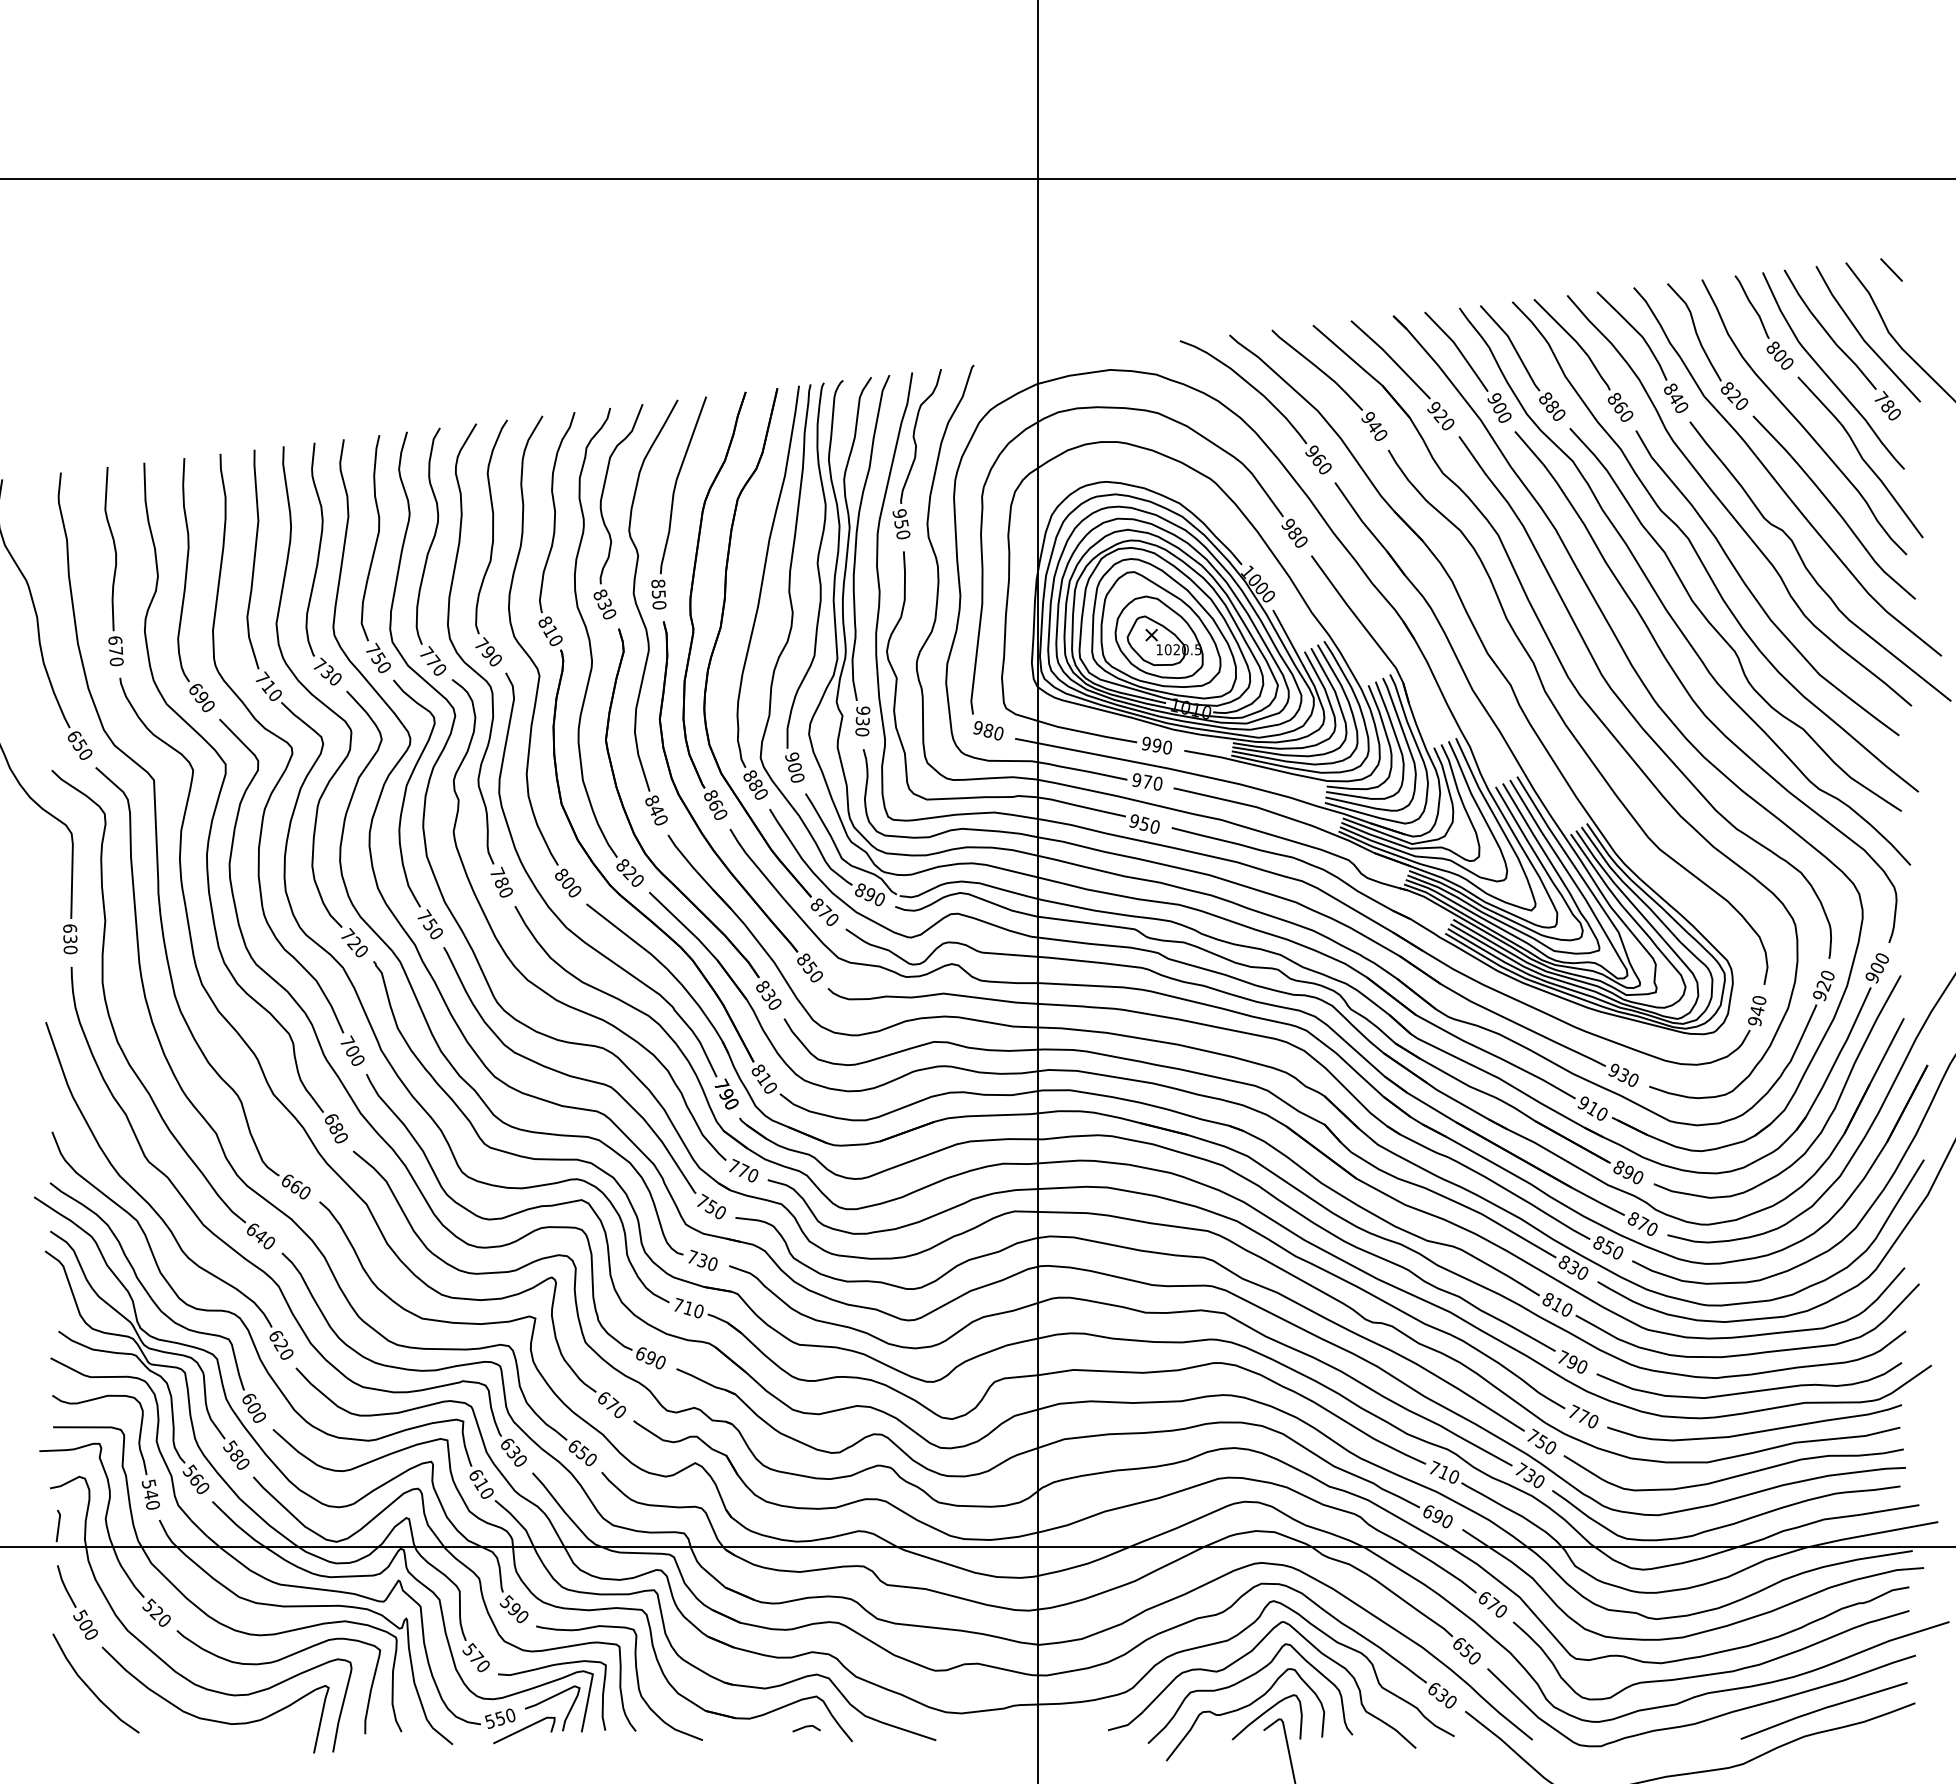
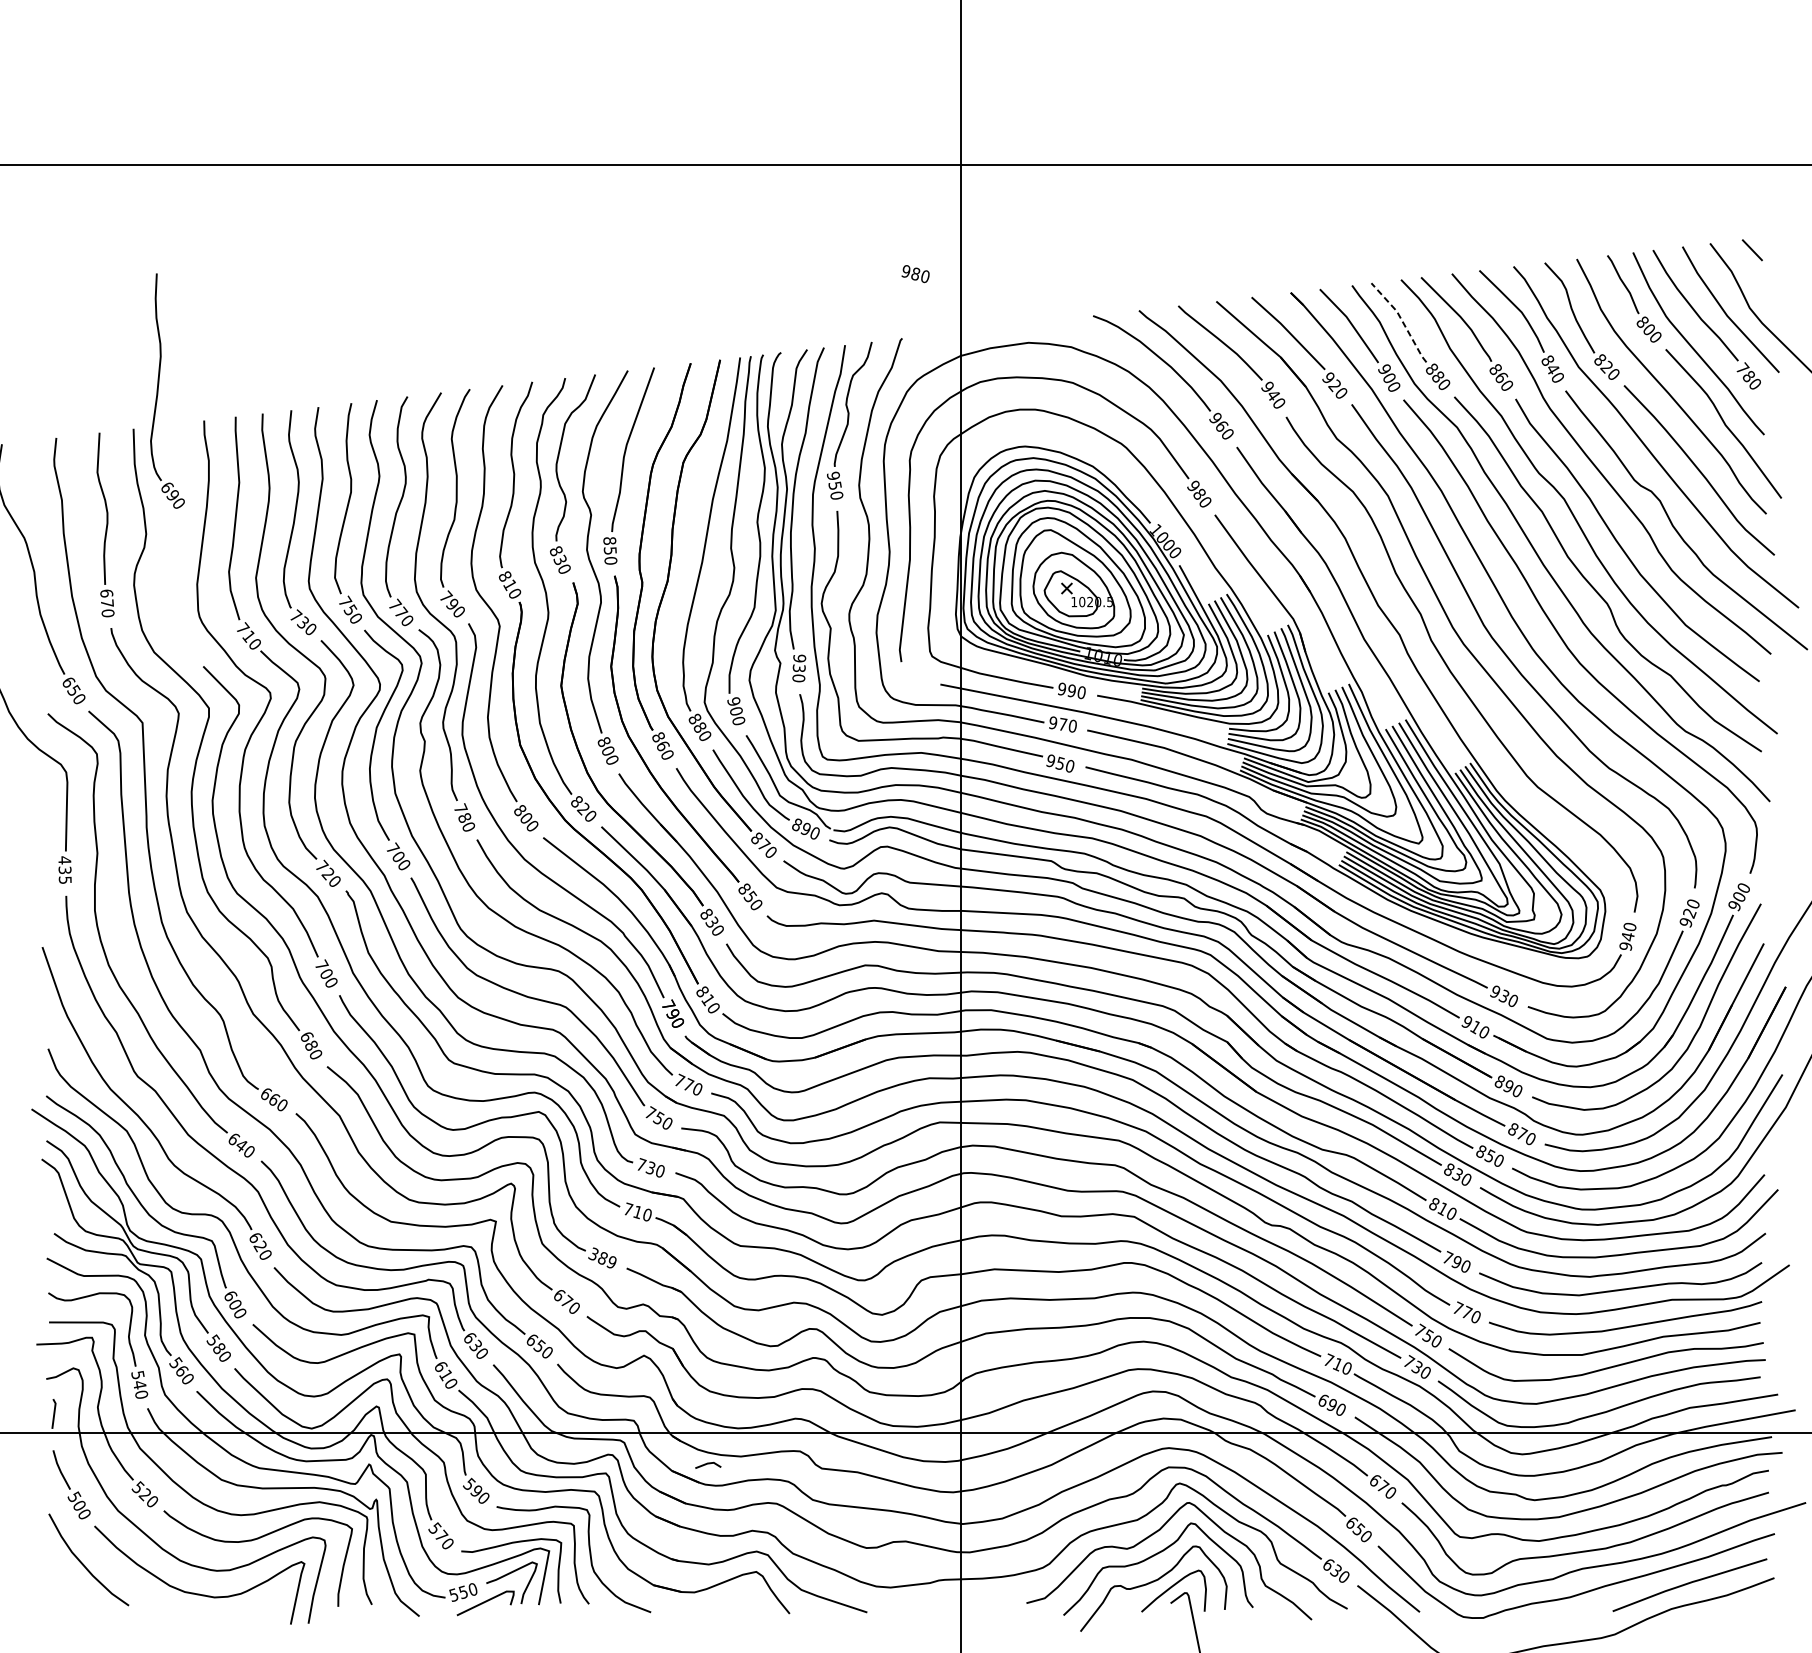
line: (1513, 346) -> (1402, 321), solid -> dashed
part: (186, 585) -> (158, 391), moved
text: (988, 730) -> (915, 273), moved
text: (656, 810) -> (608, 750), 840 -> 800
text: (429, 923) -> (397, 855), 750 -> 700
text: (70, 939) -> (65, 870), 630 -> 435
text: (649, 1357) -> (601, 1257), 690 -> 389
line: (806, 1727) -> (708, 1464), moved

